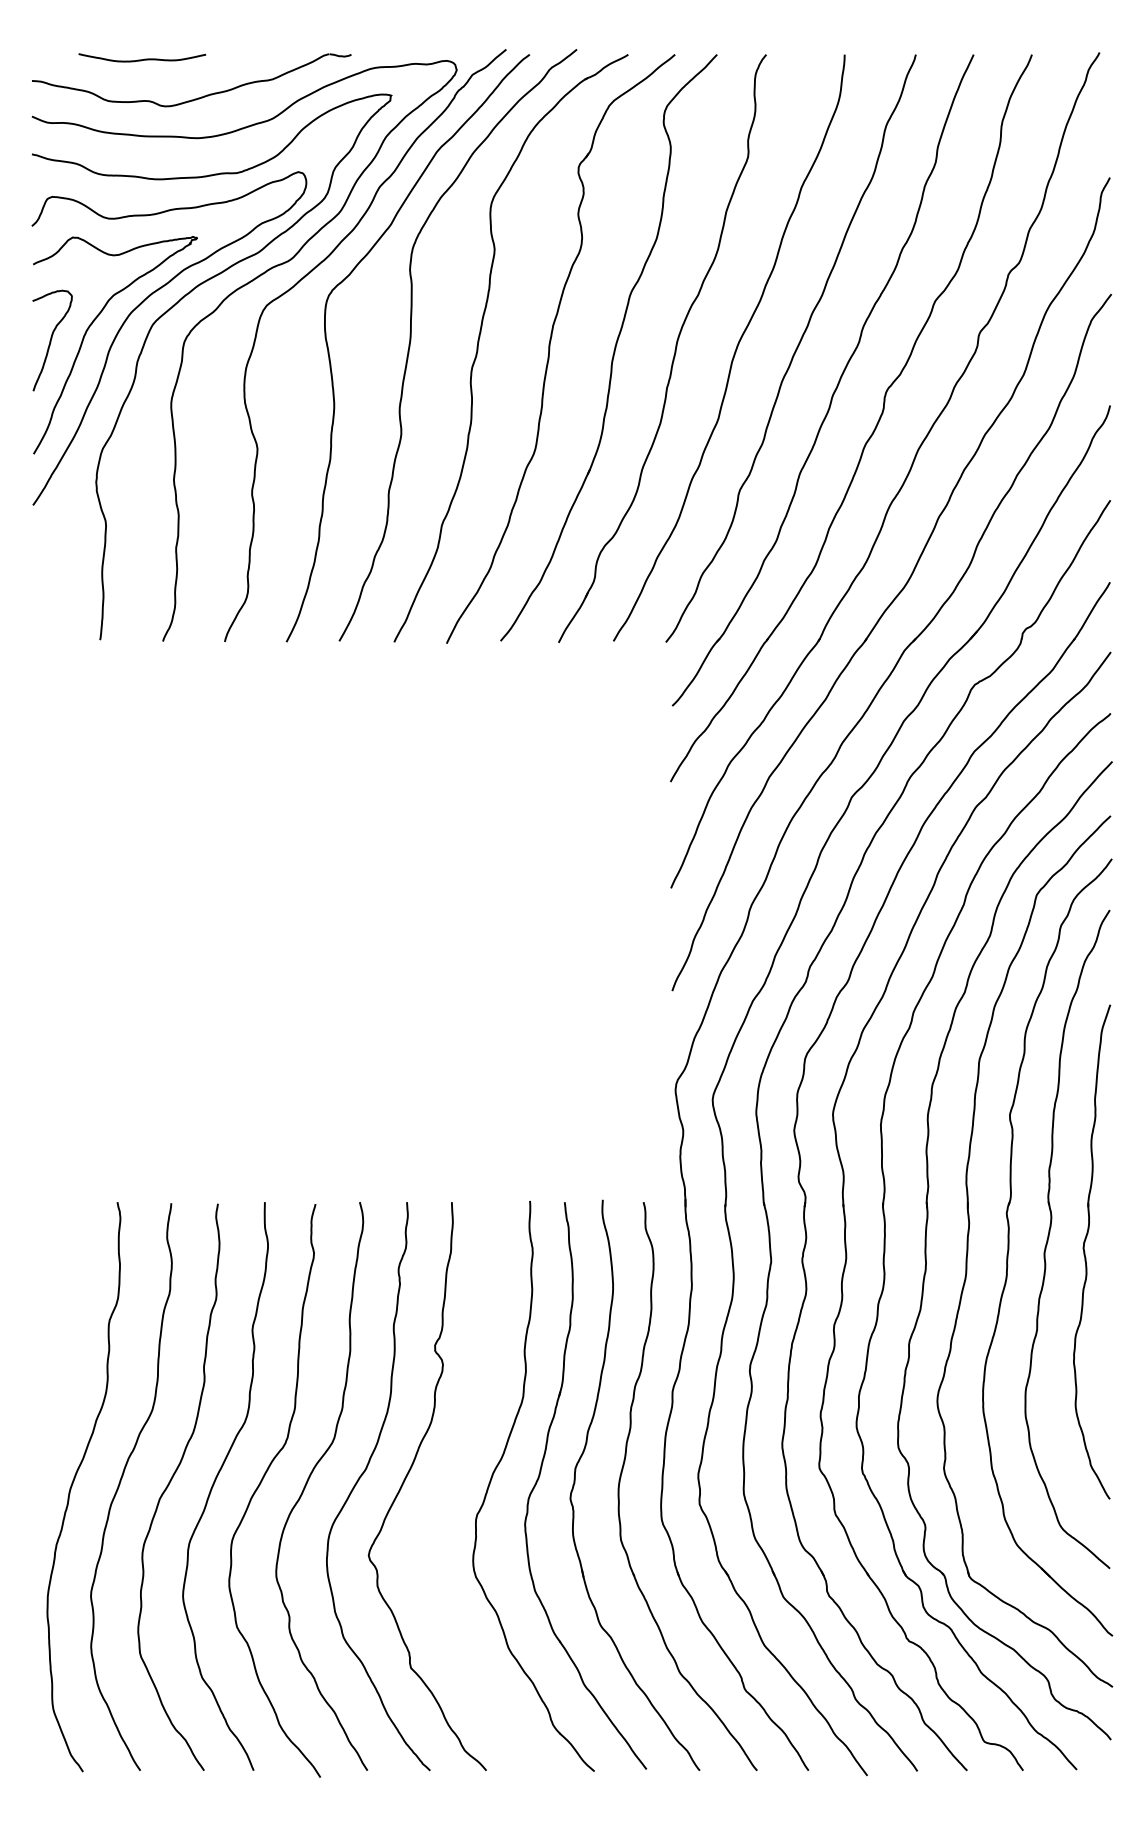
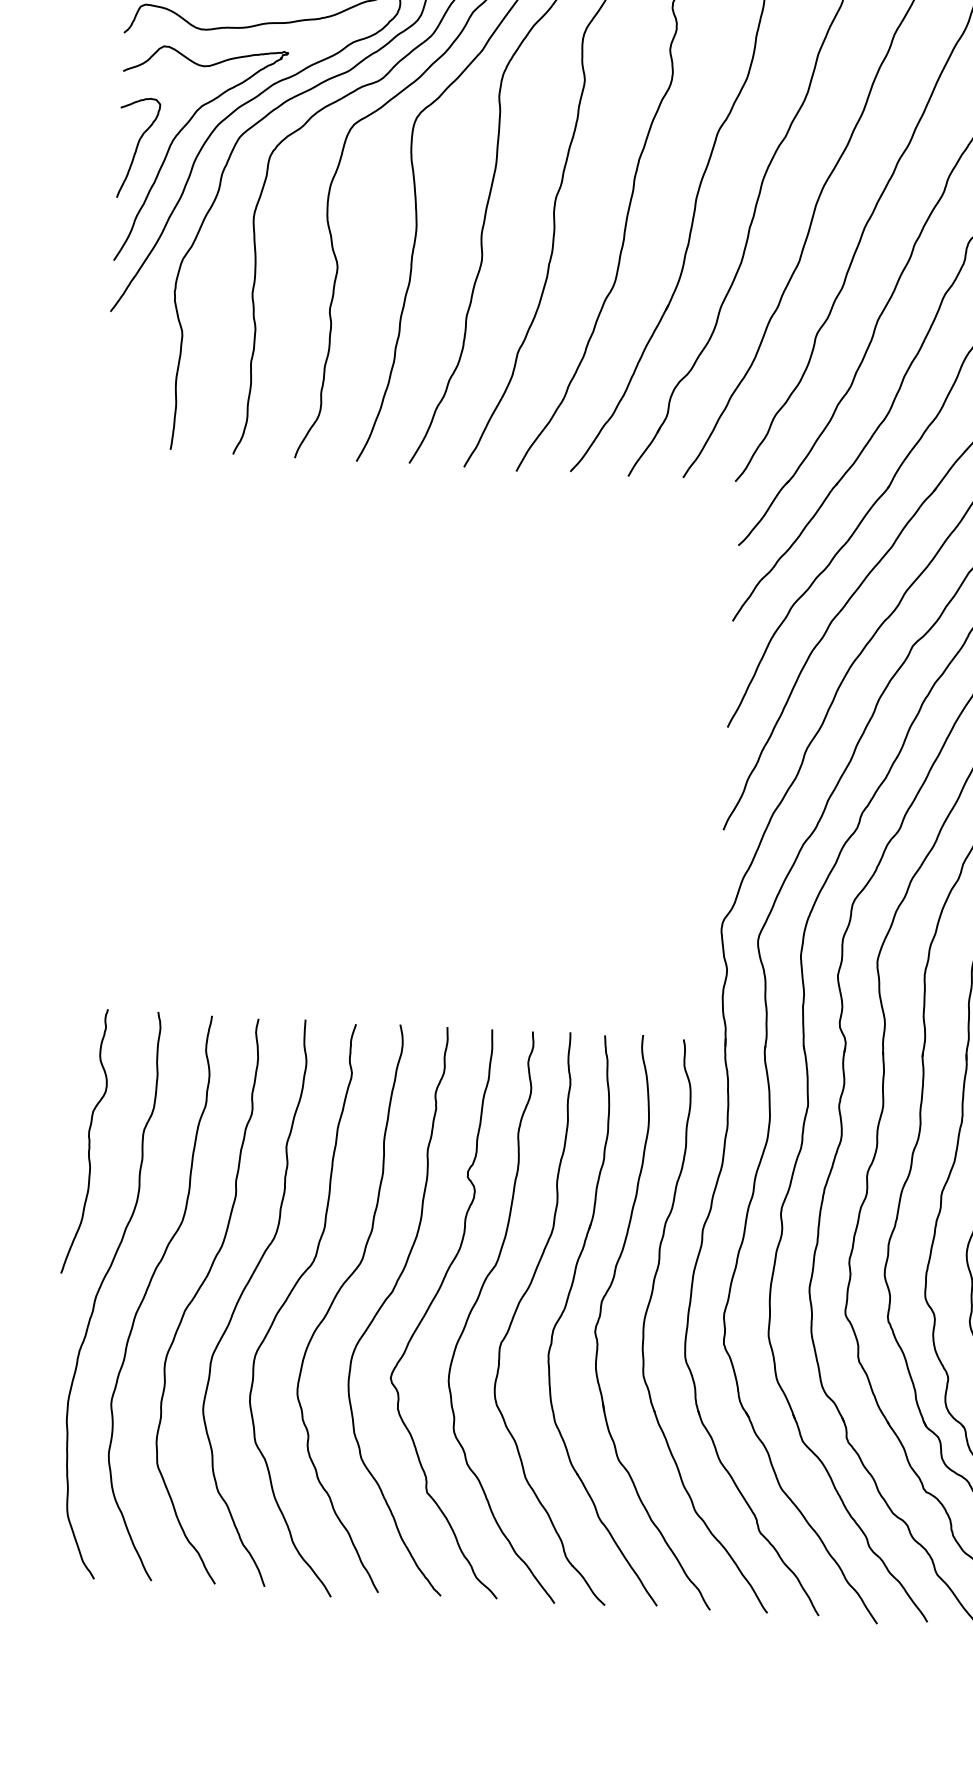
curve: (54, 1335) -> (88, 1141), added
curve: (452, 1472) -> (478, 1299), added

